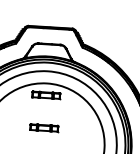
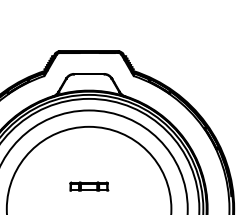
part: (46, 95) -> (89, 142), removed

